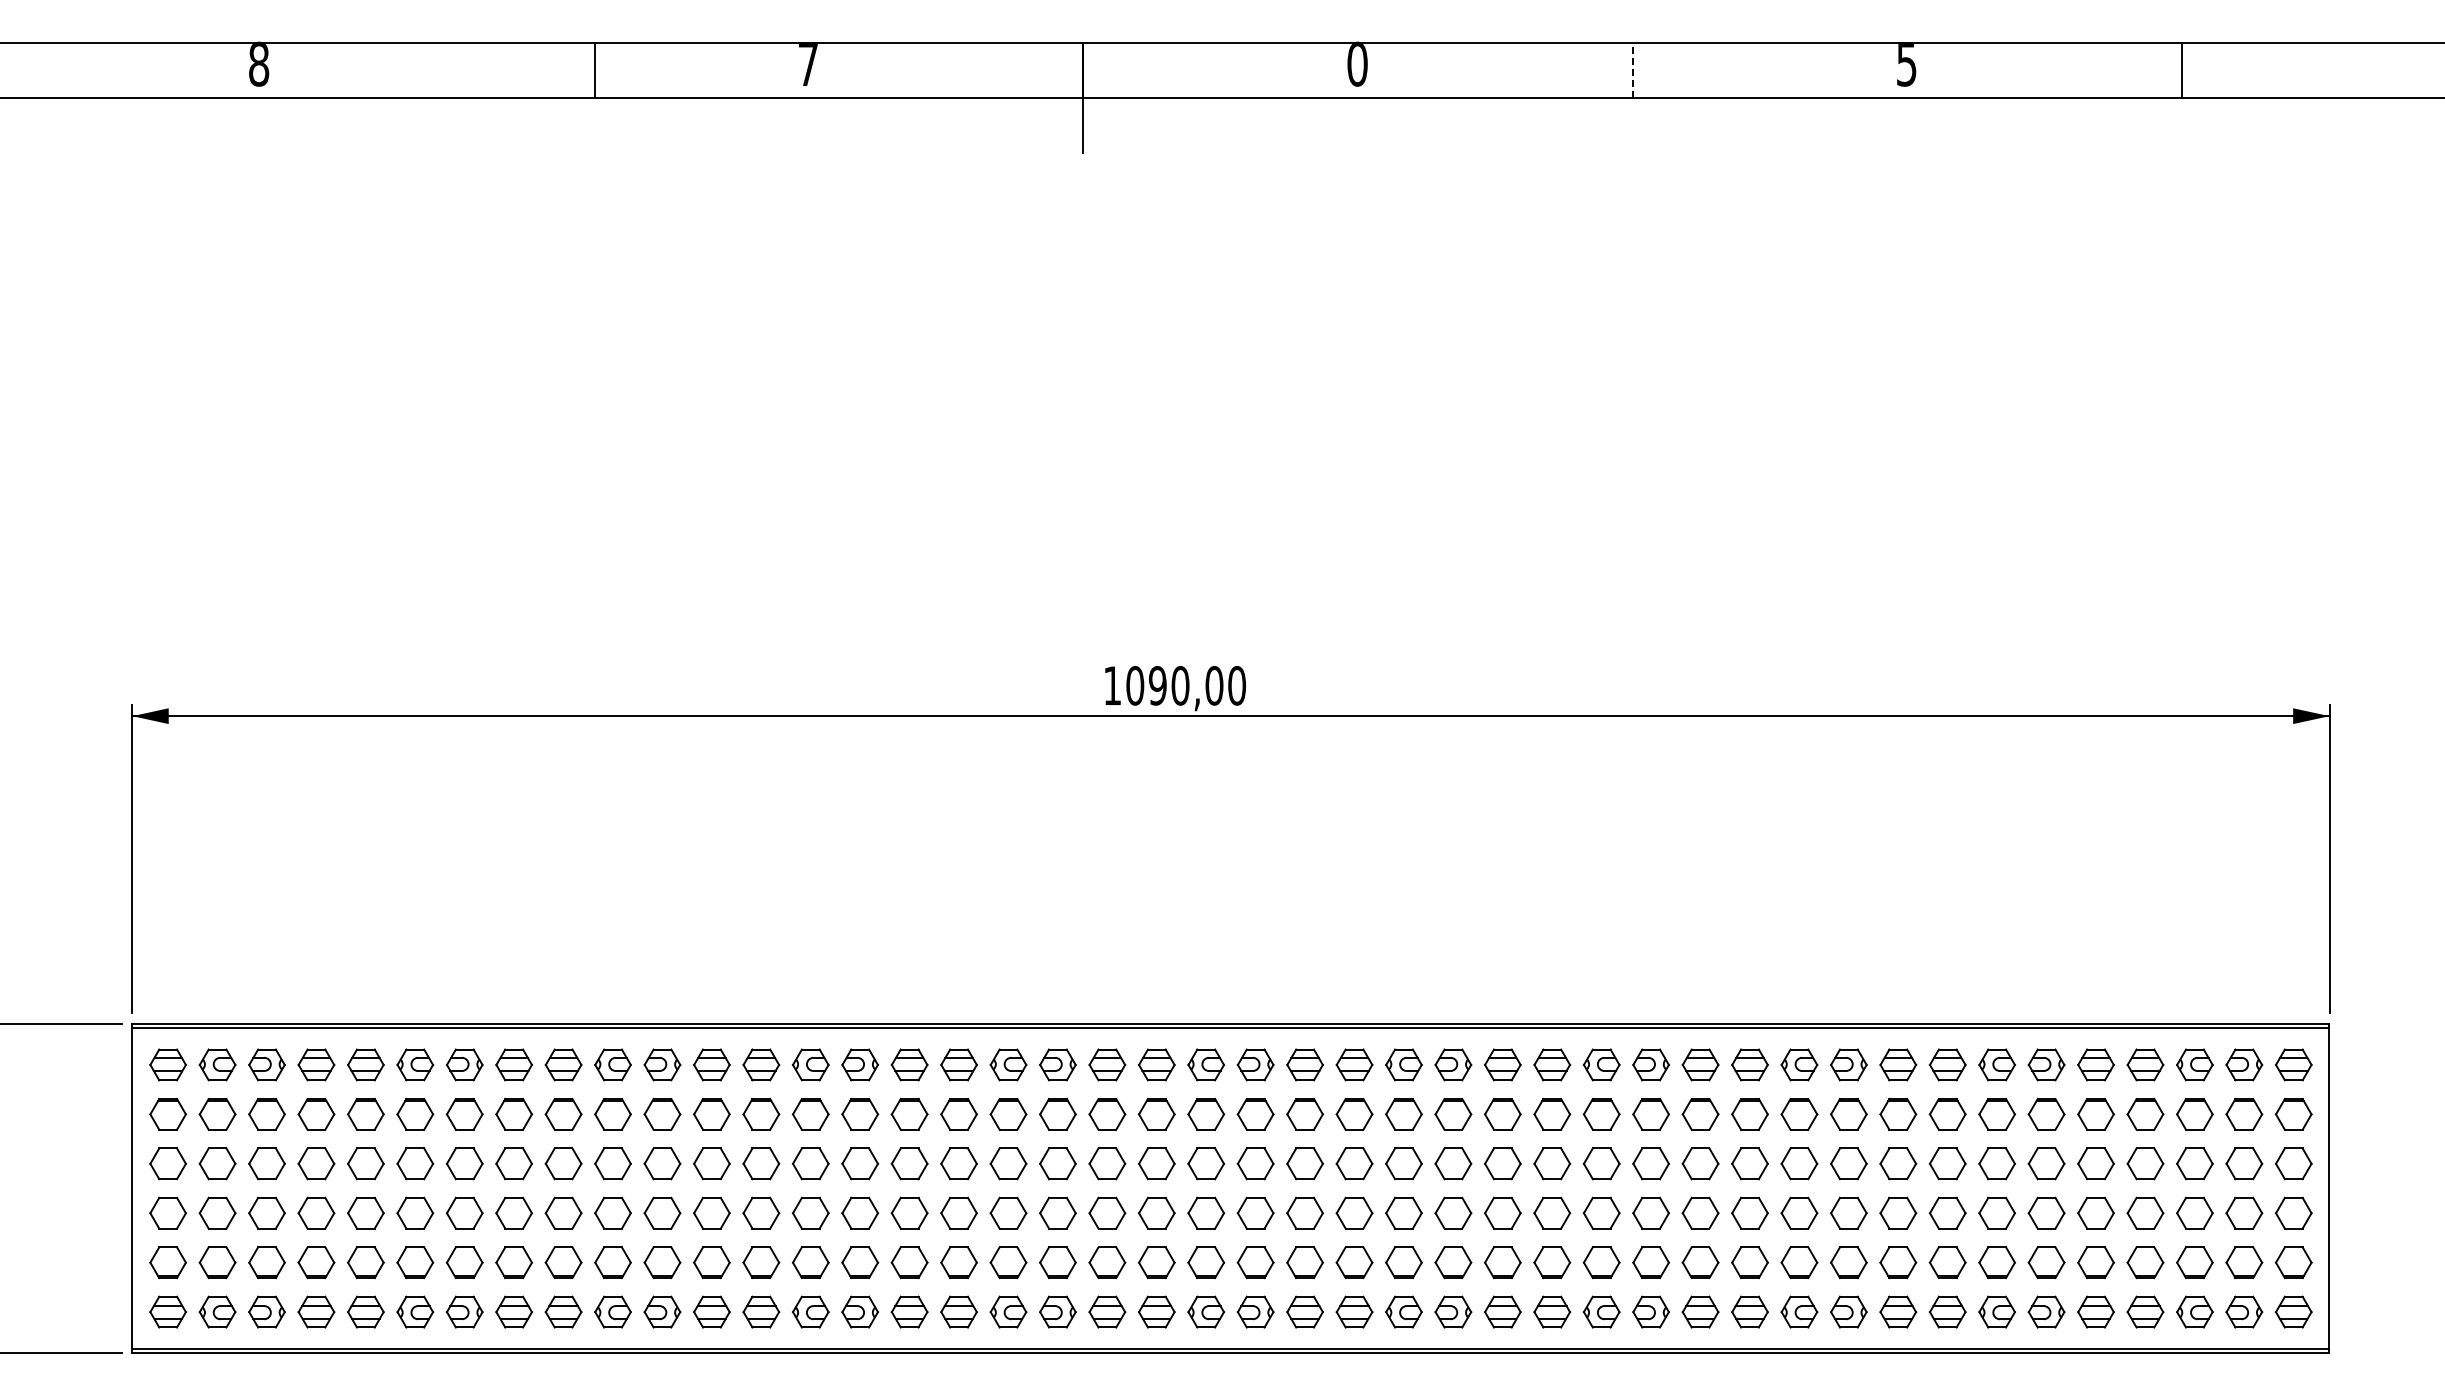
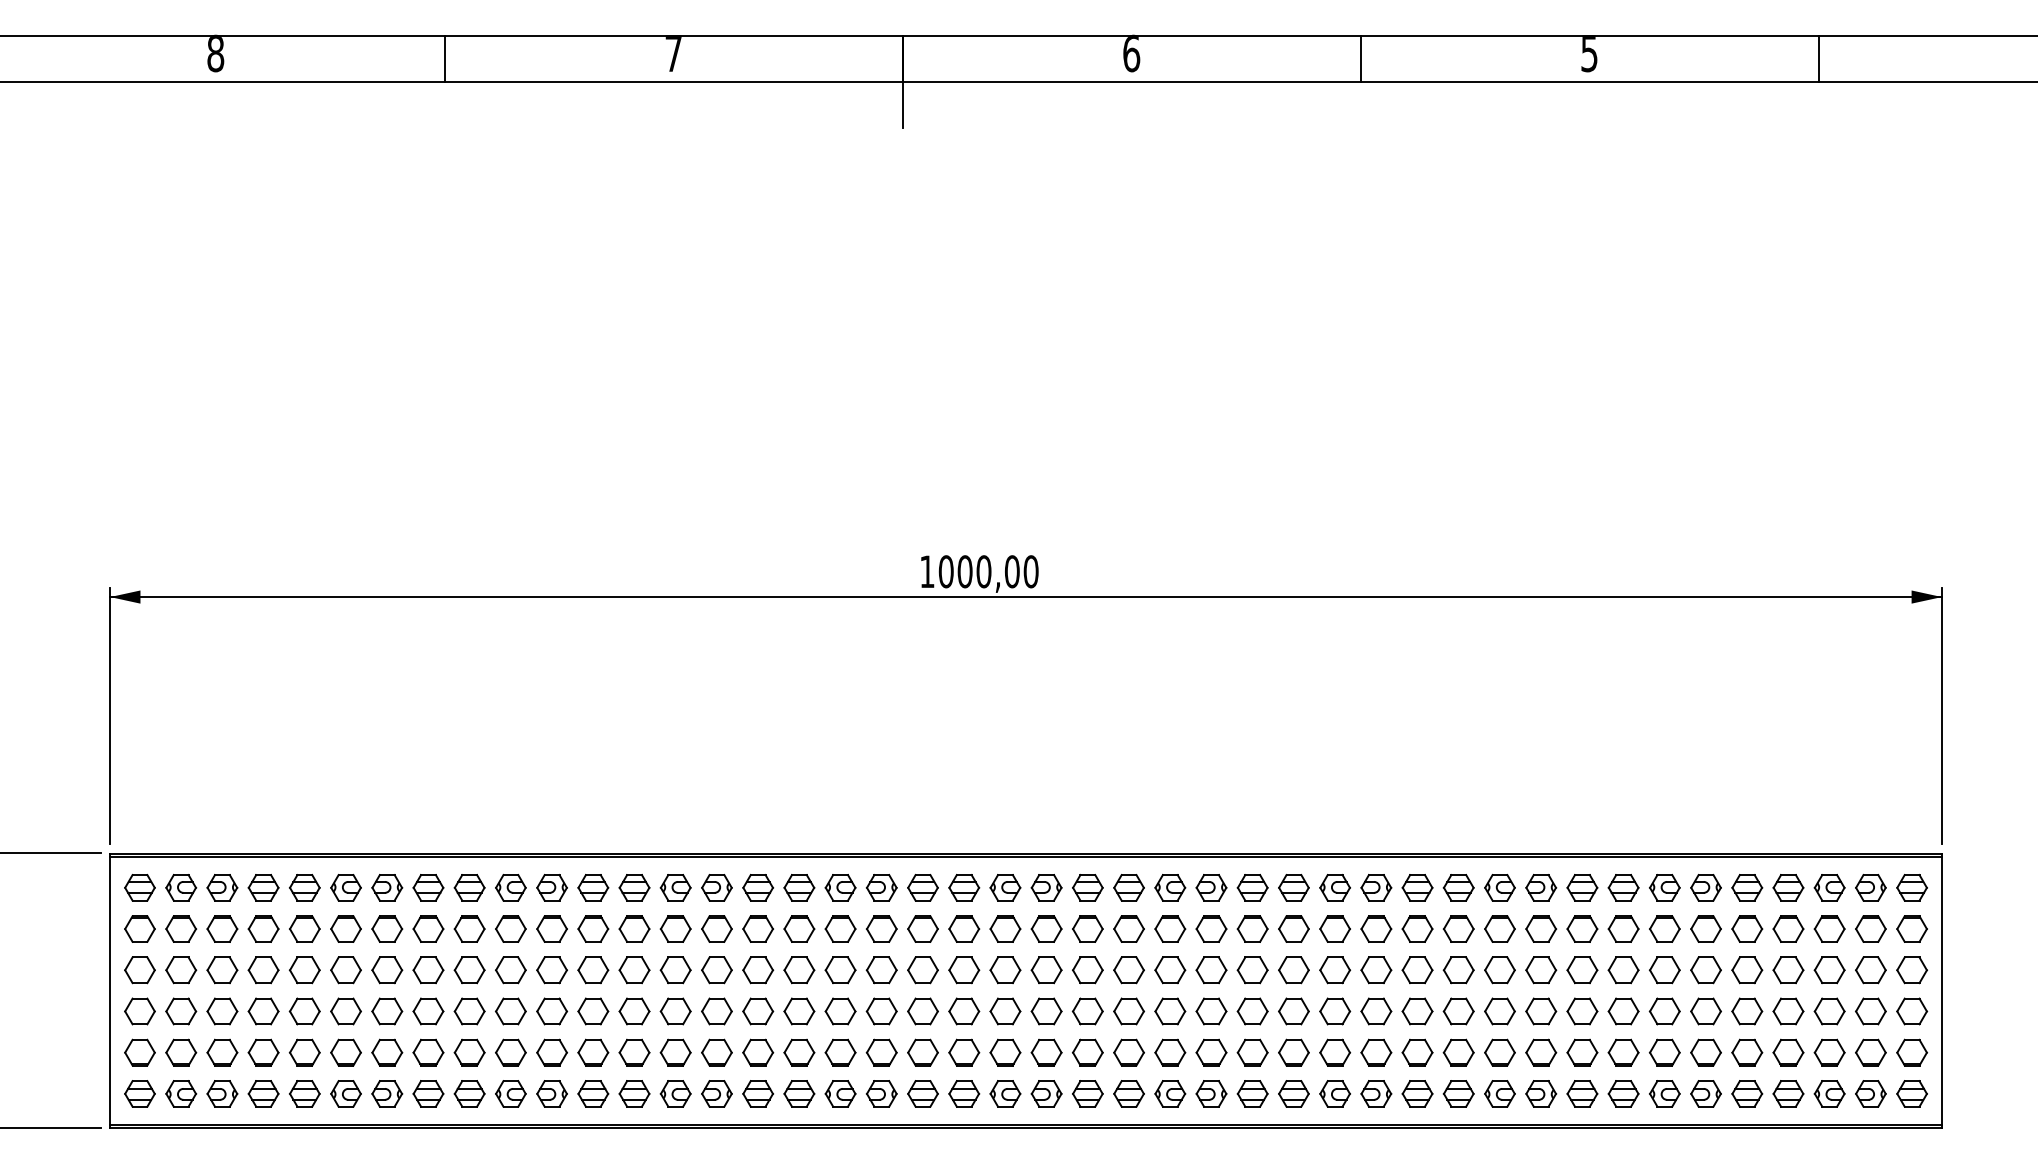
text: (1357, 63) -> (1131, 52), 0 -> 6
line: (595, 70) -> (445, 58), moved
line: (1632, 70) -> (1360, 58), dashed -> solid
text: (1157, 685) -> (964, 571), 1090,00 -> 1000,00

